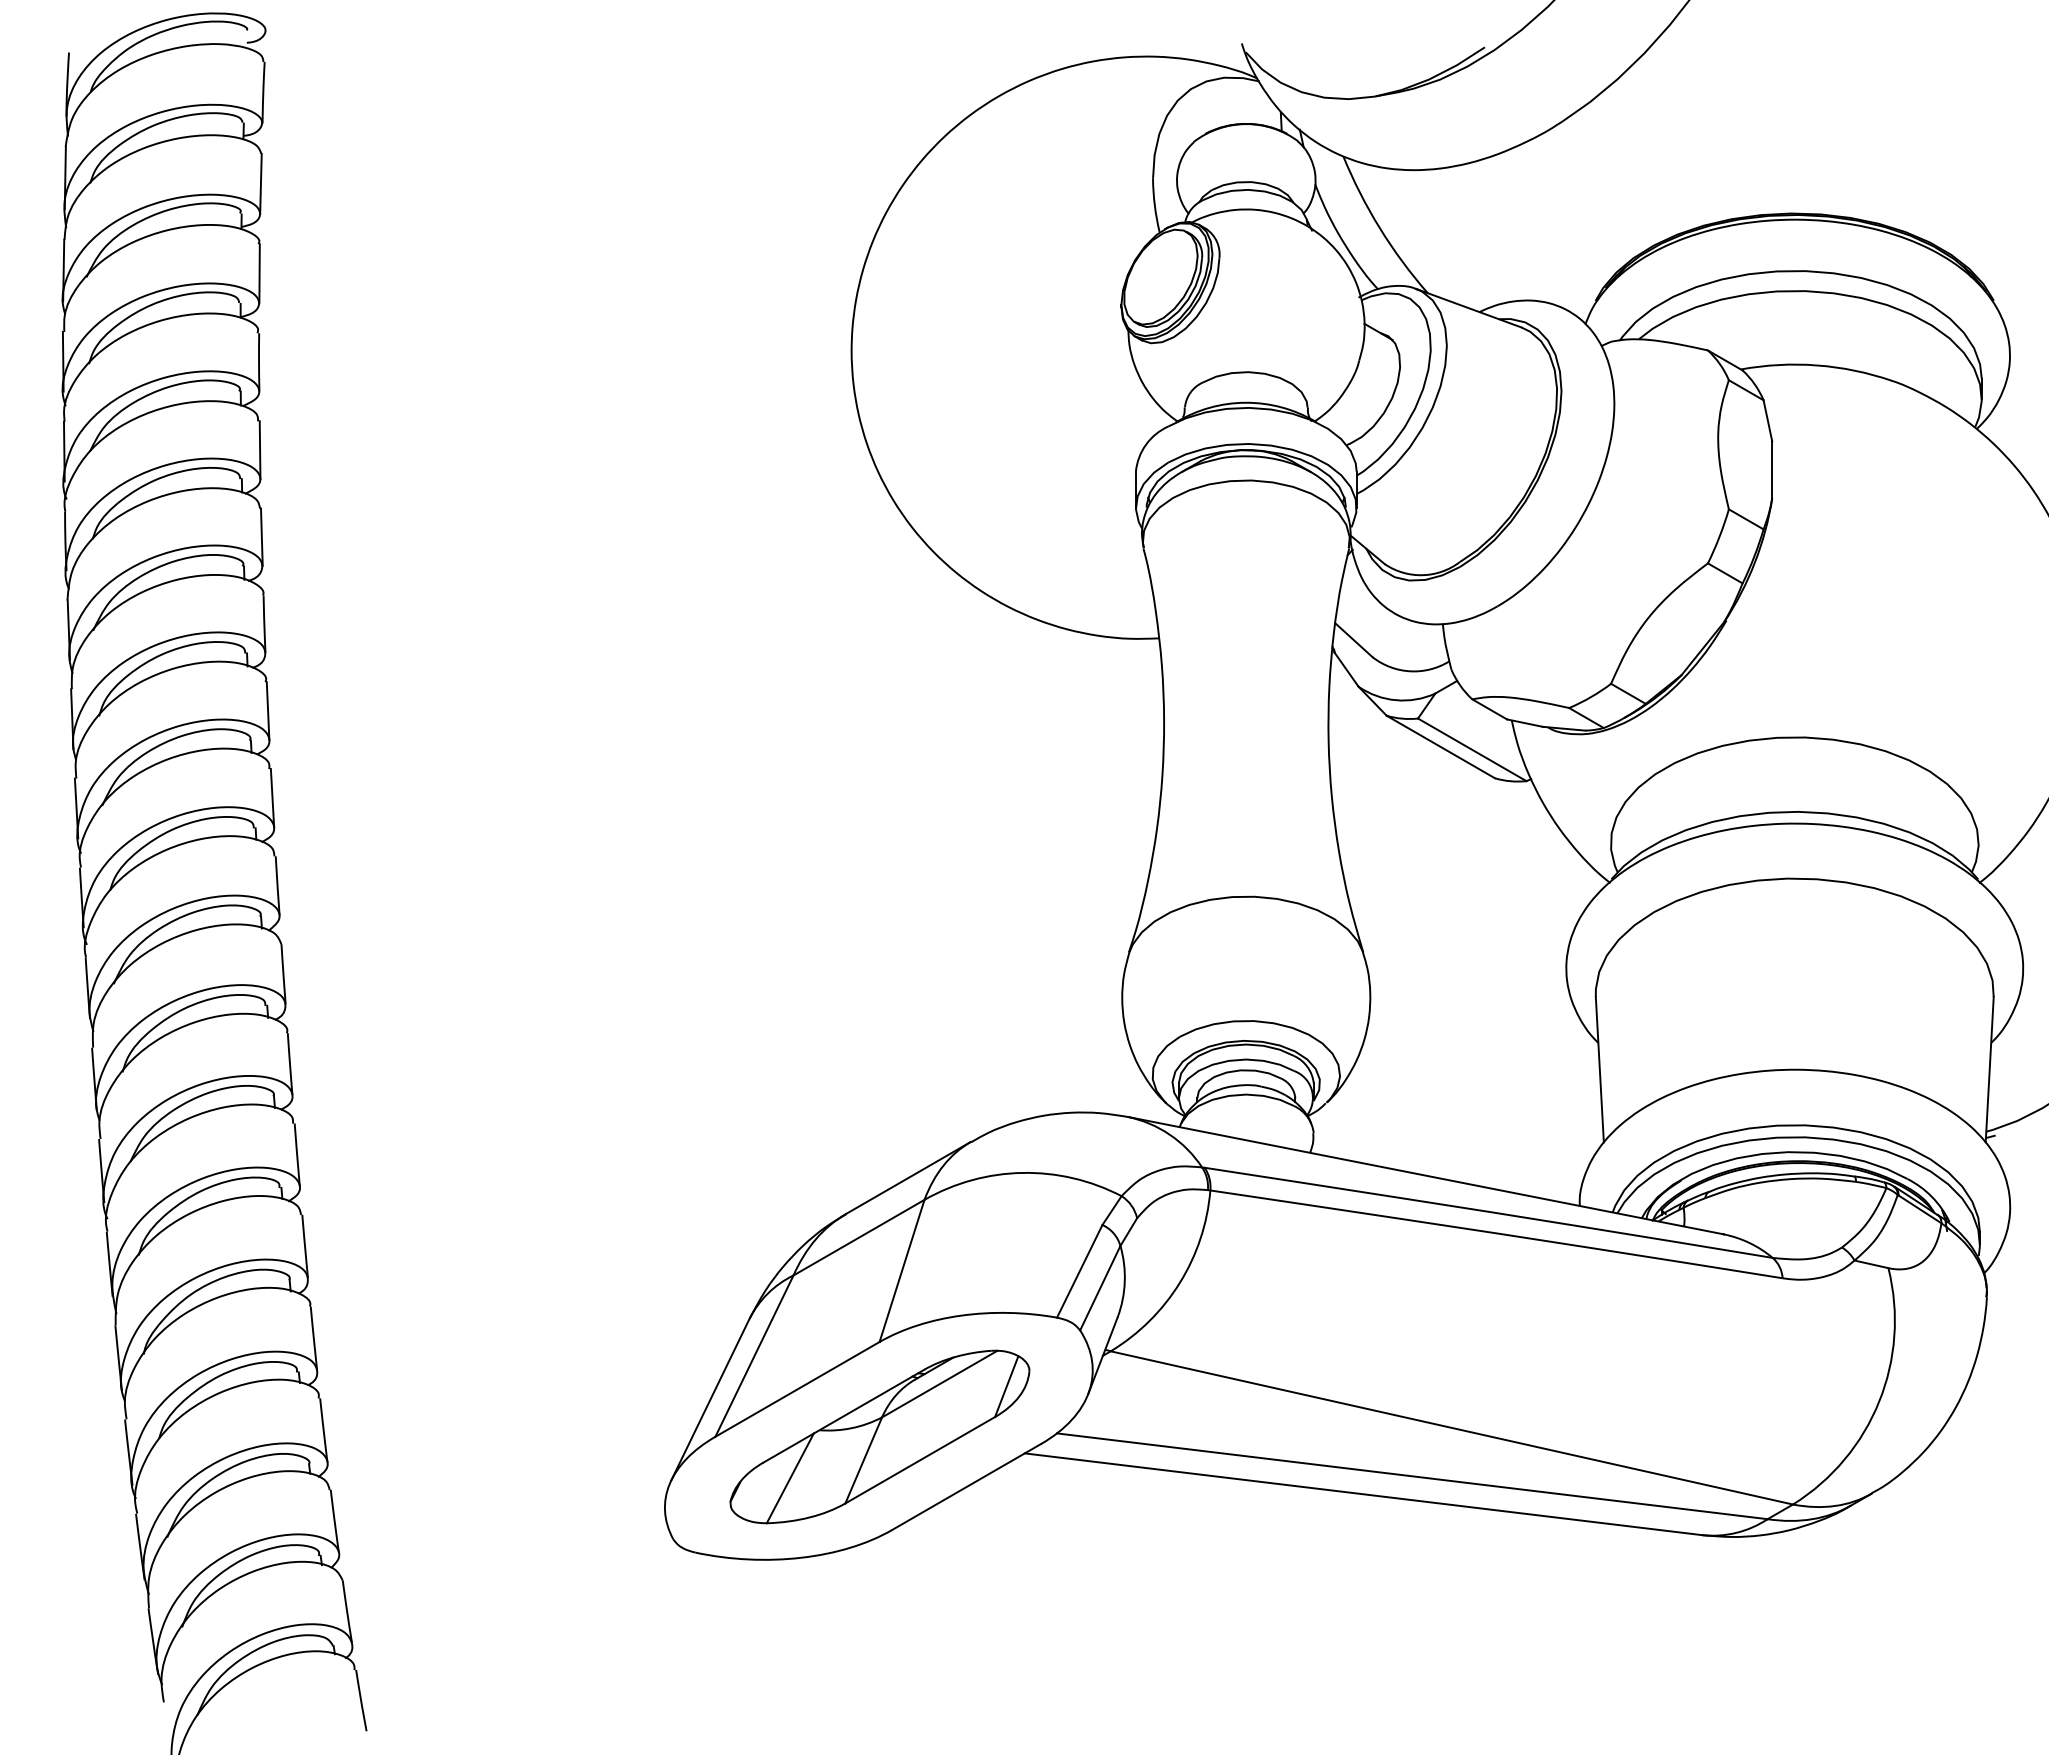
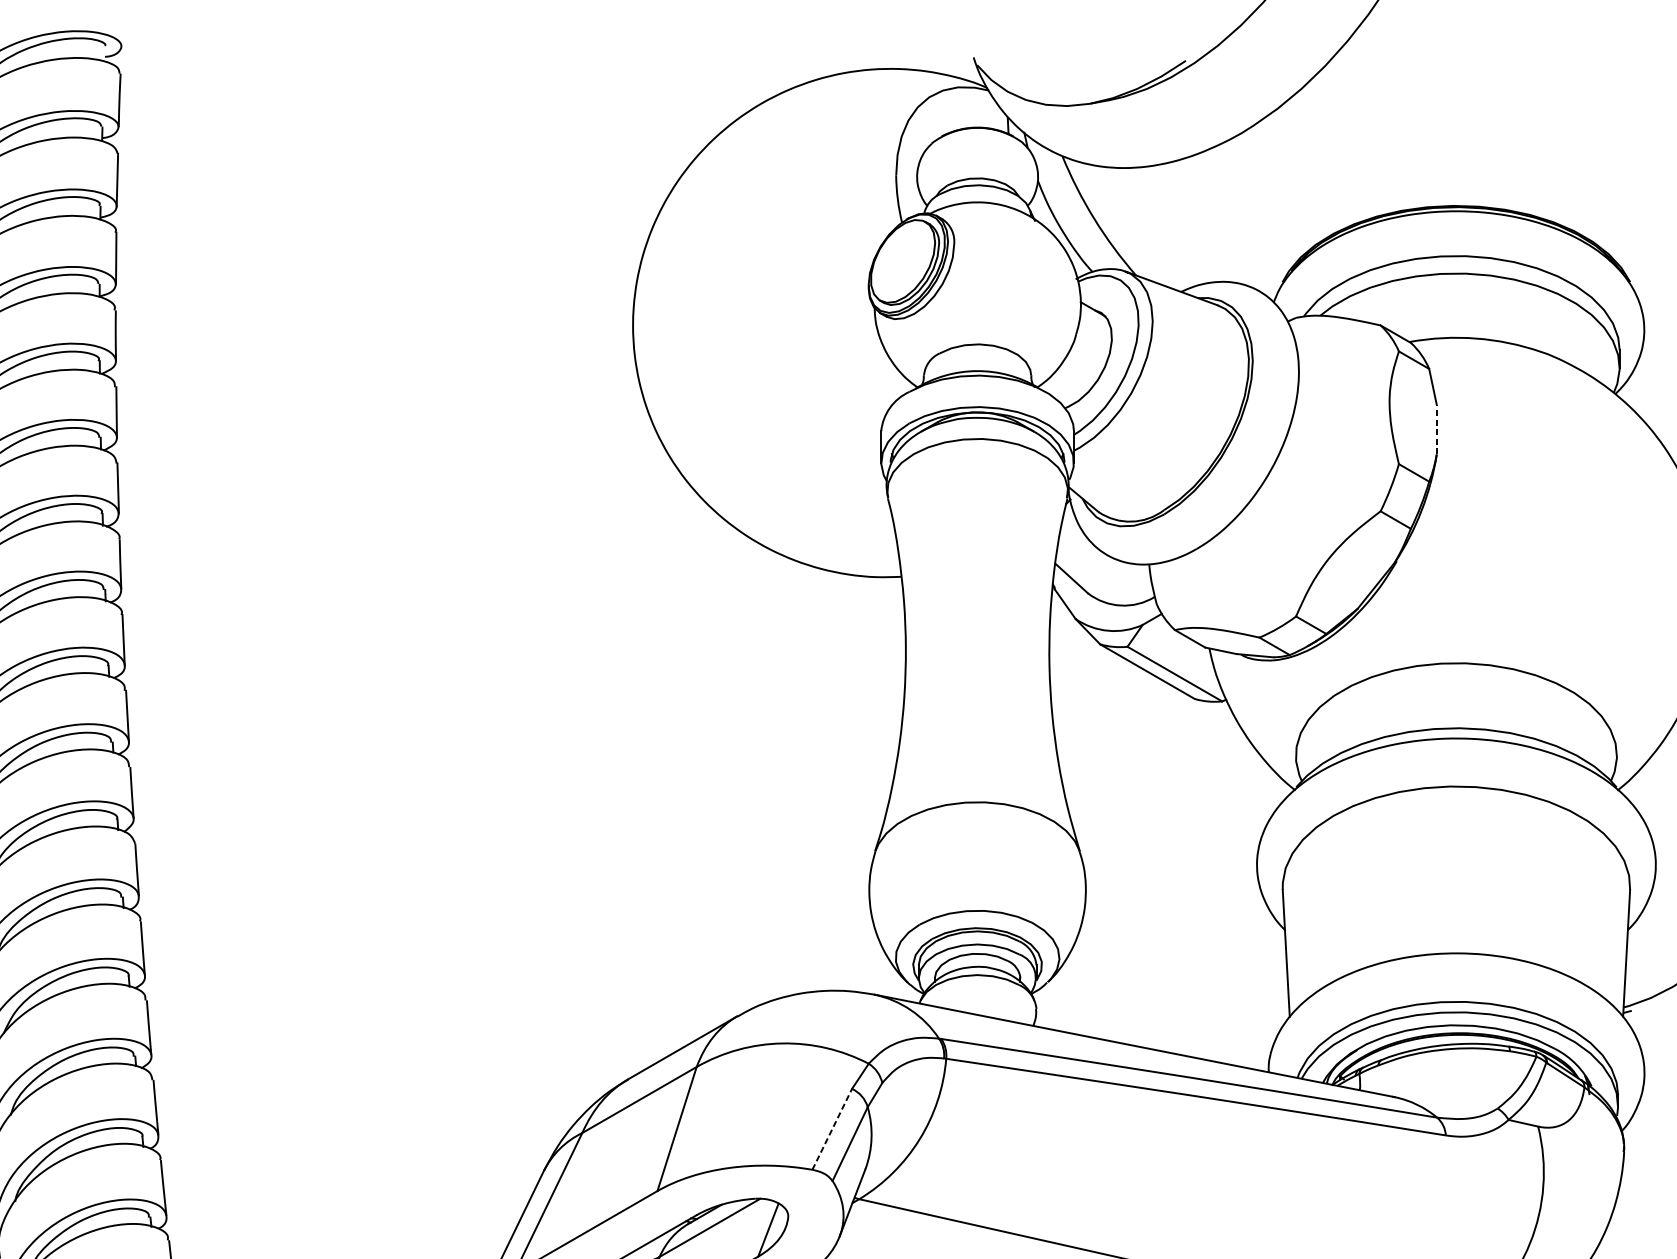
line: (1772, 469) -> (1436, 429), solid -> dashed
line: (1079, 1271) -> (832, 1129), solid -> dashed

